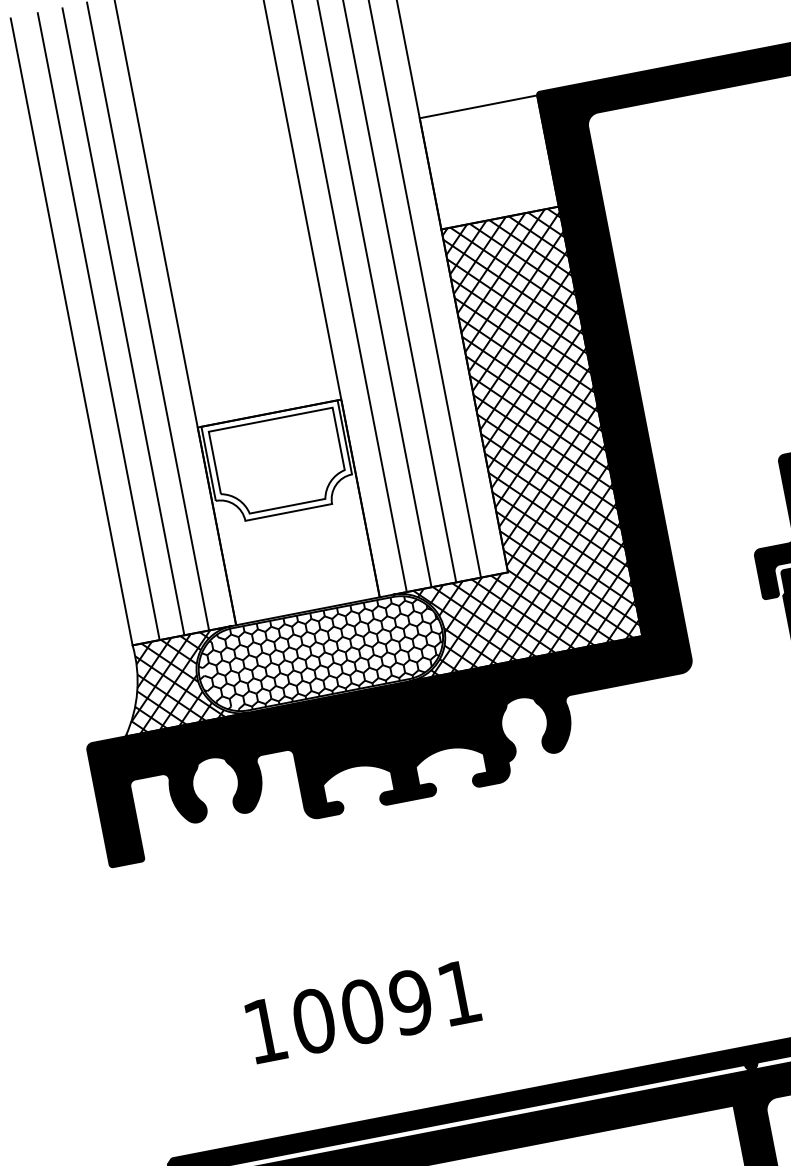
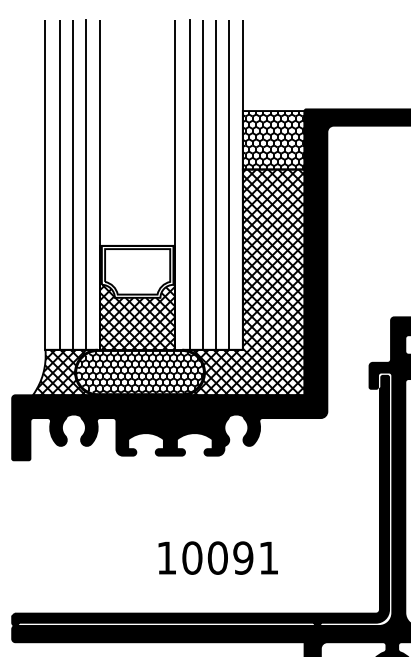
hatch: (488, 162) -> (273, 140), added
hatch: (295, 547) -> (137, 316), added
text: (361, 1010) -> (217, 557), moved

